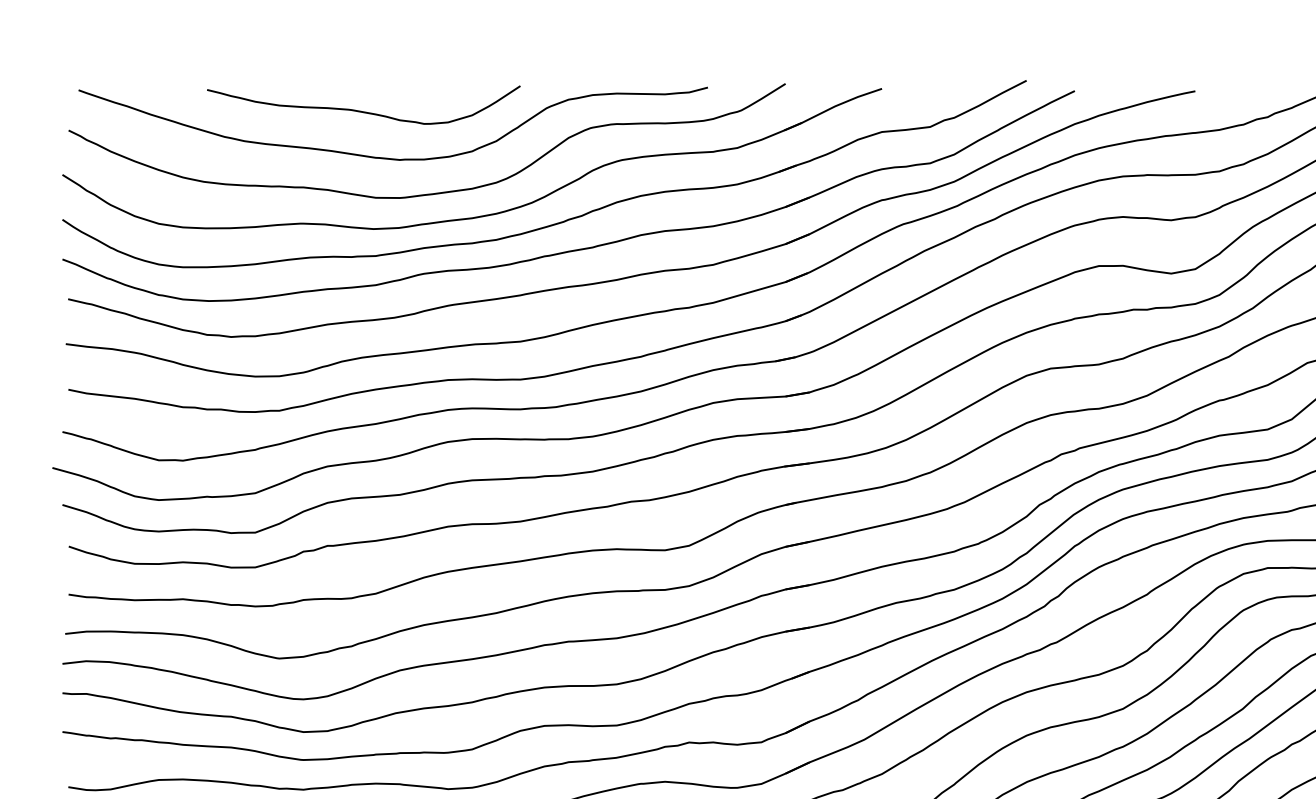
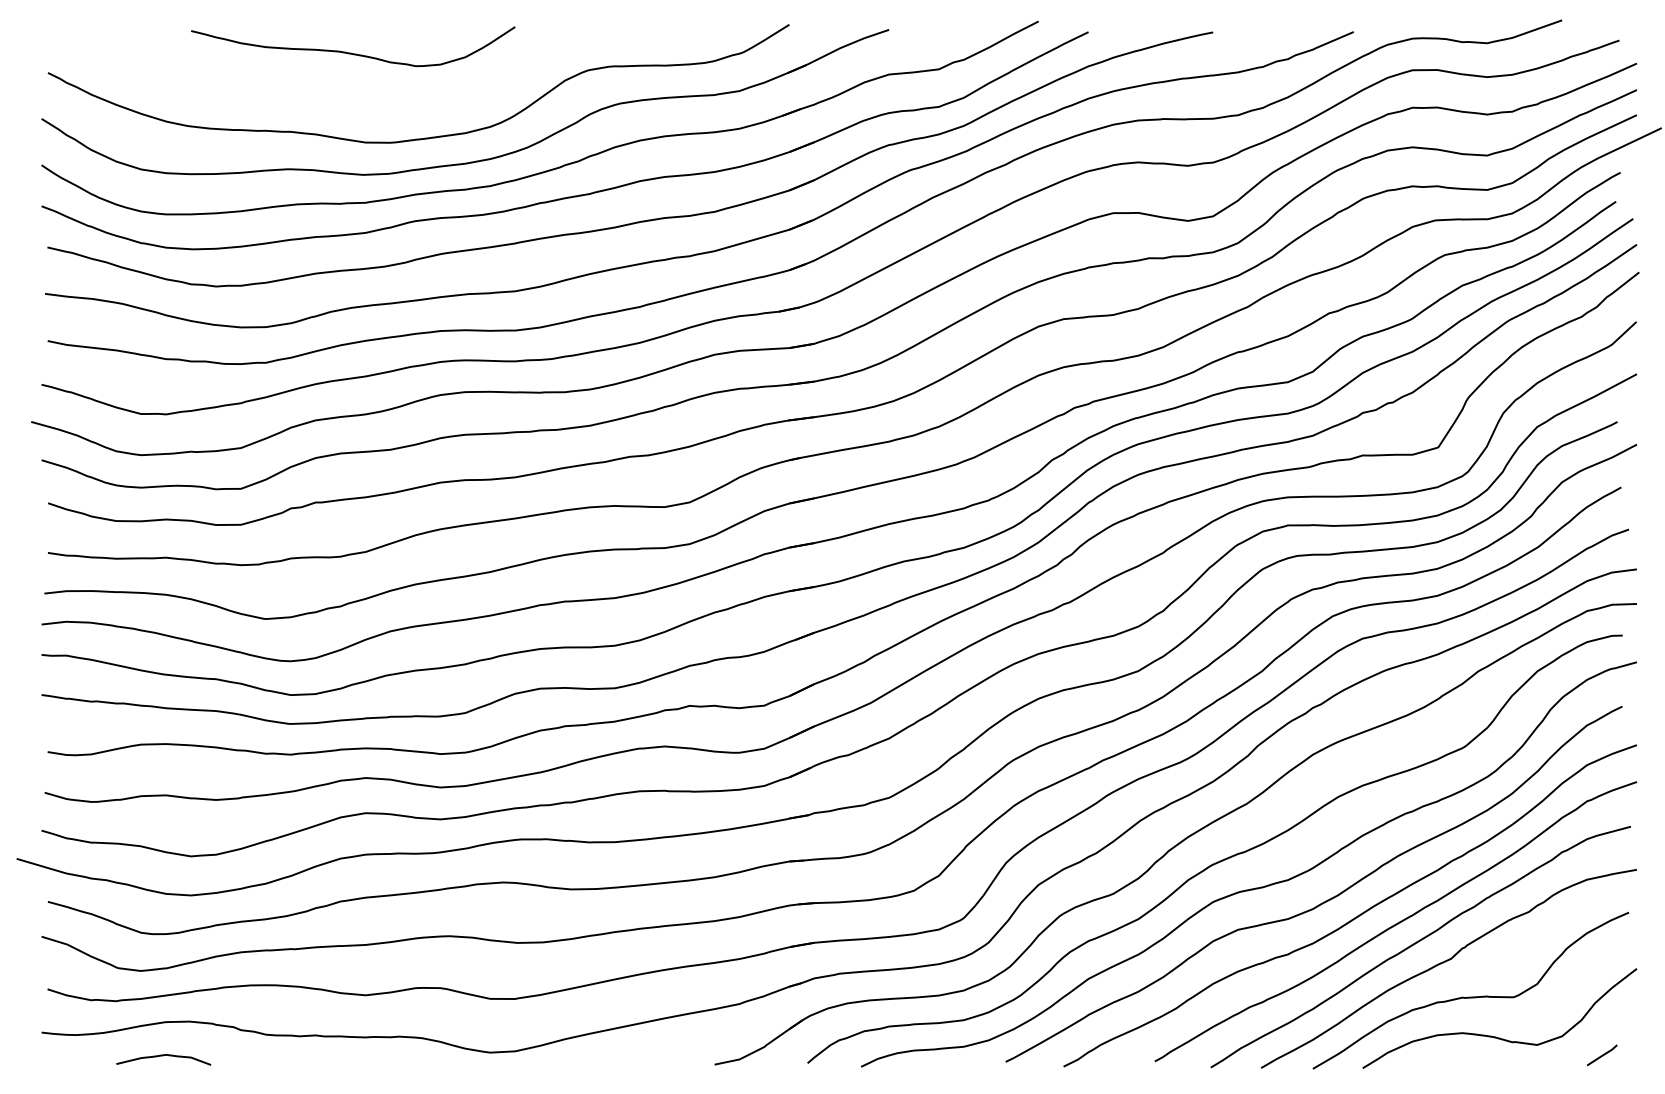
curve: (393, 158) -> (383, 101), removed

